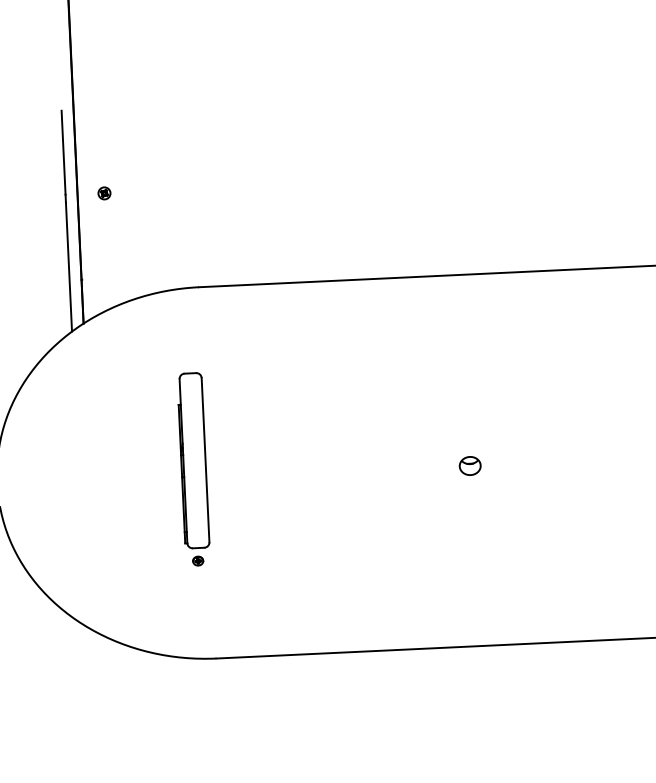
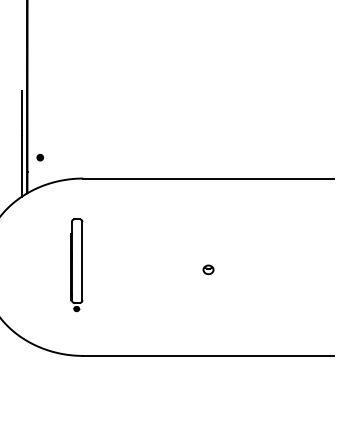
part: (104, 193) -> (40, 157), moved

